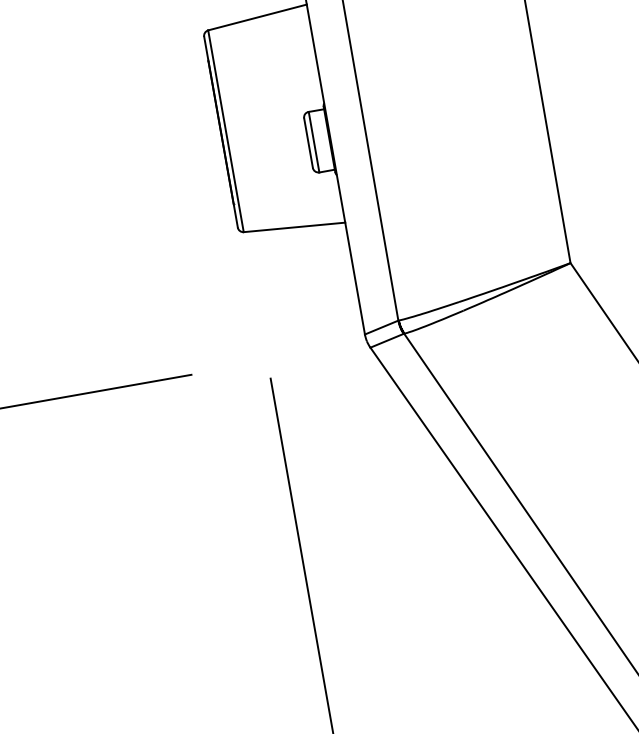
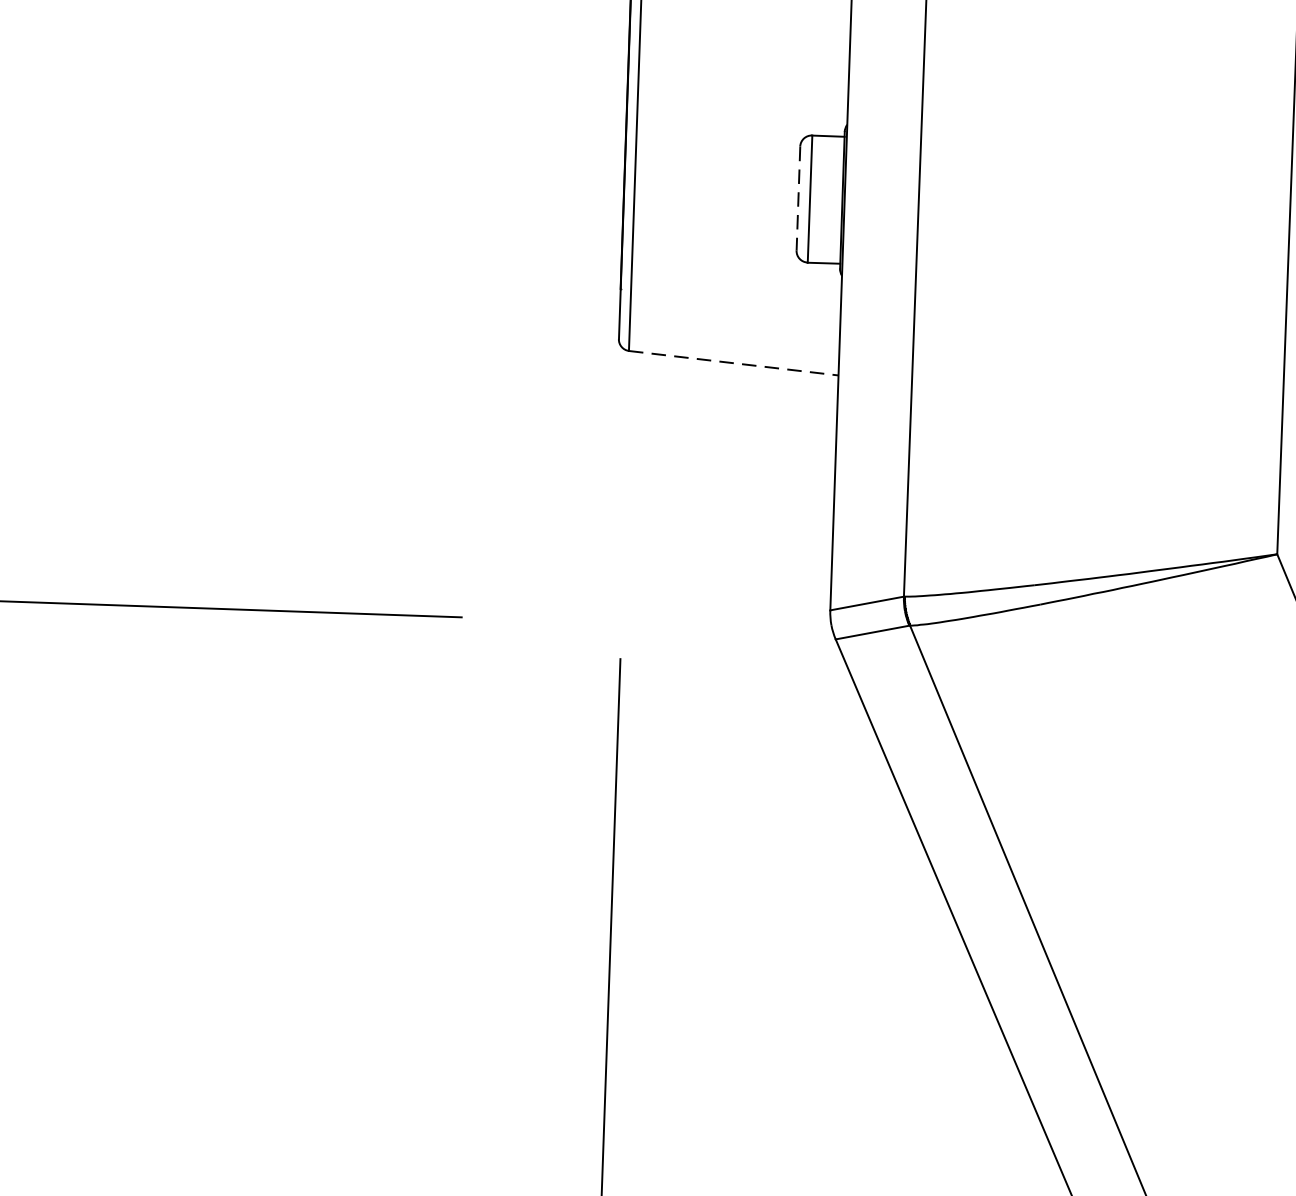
line: (308, 143) -> (798, 199), solid -> dashed
line: (294, 227) -> (733, 363), solid -> dashed

